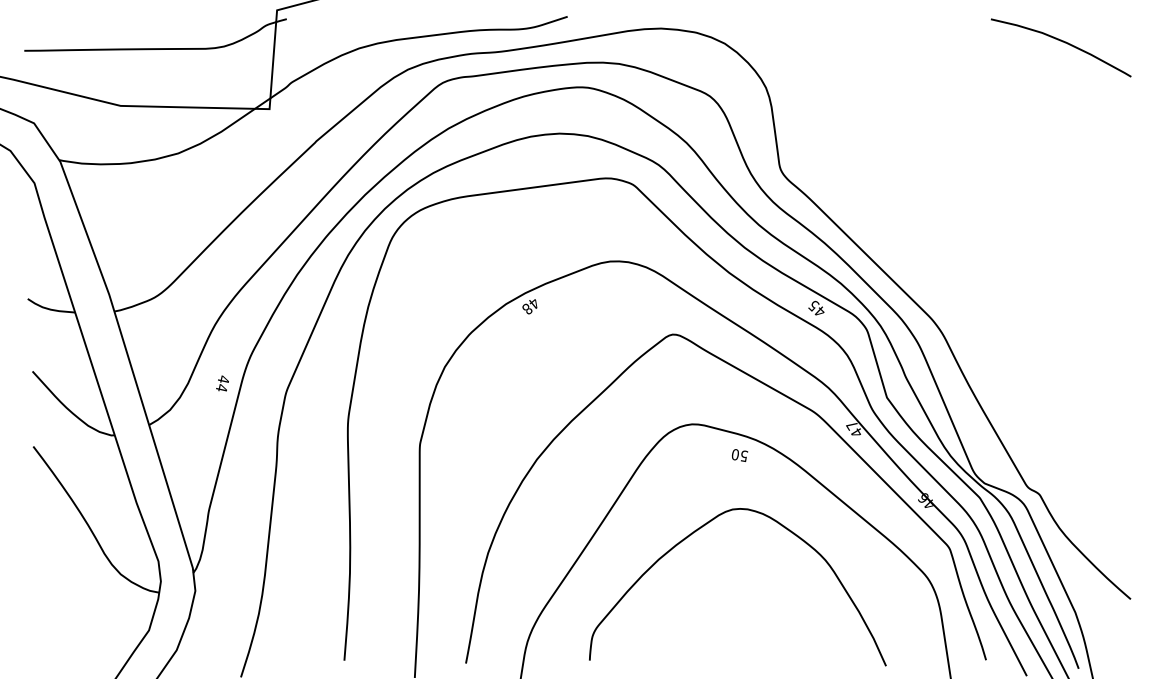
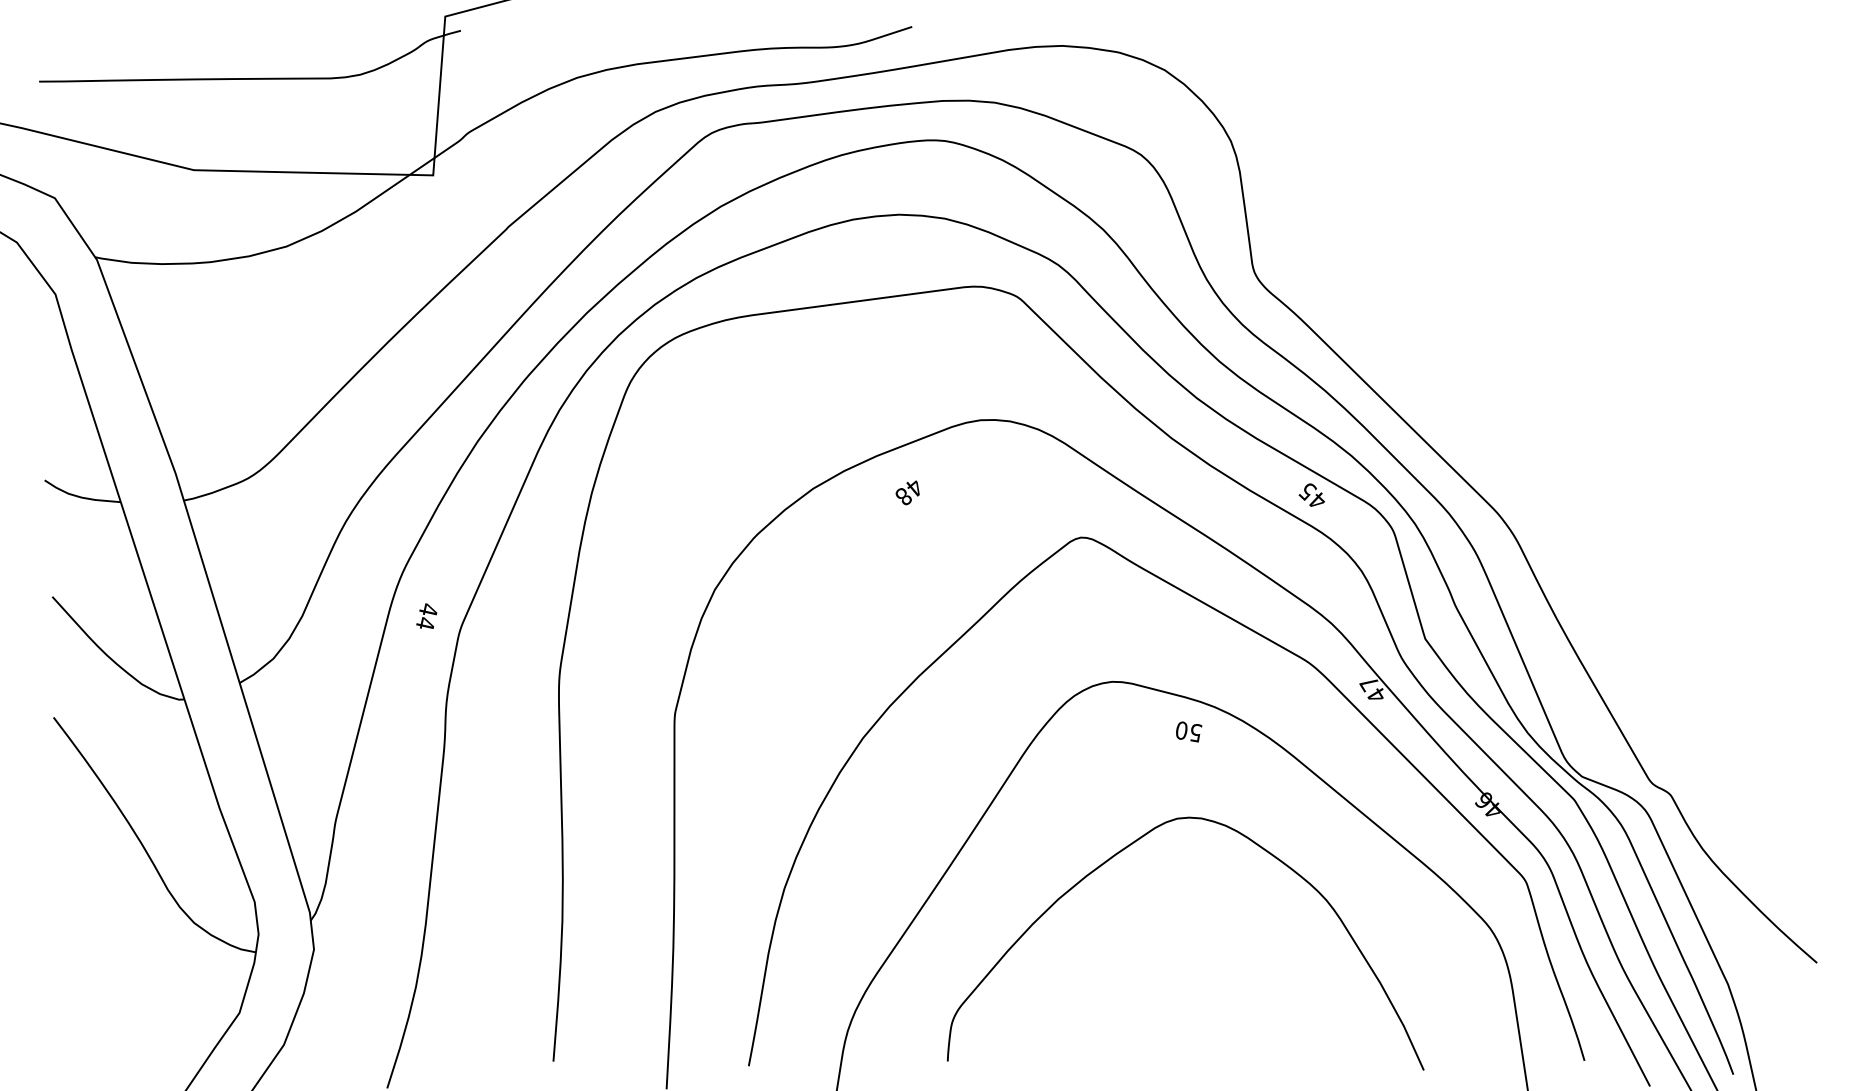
curve: (1062, 42) -> (1707, 68), removed
text: (529, 306) -> (907, 492), moved
text: (222, 383) -> (426, 616), moved

